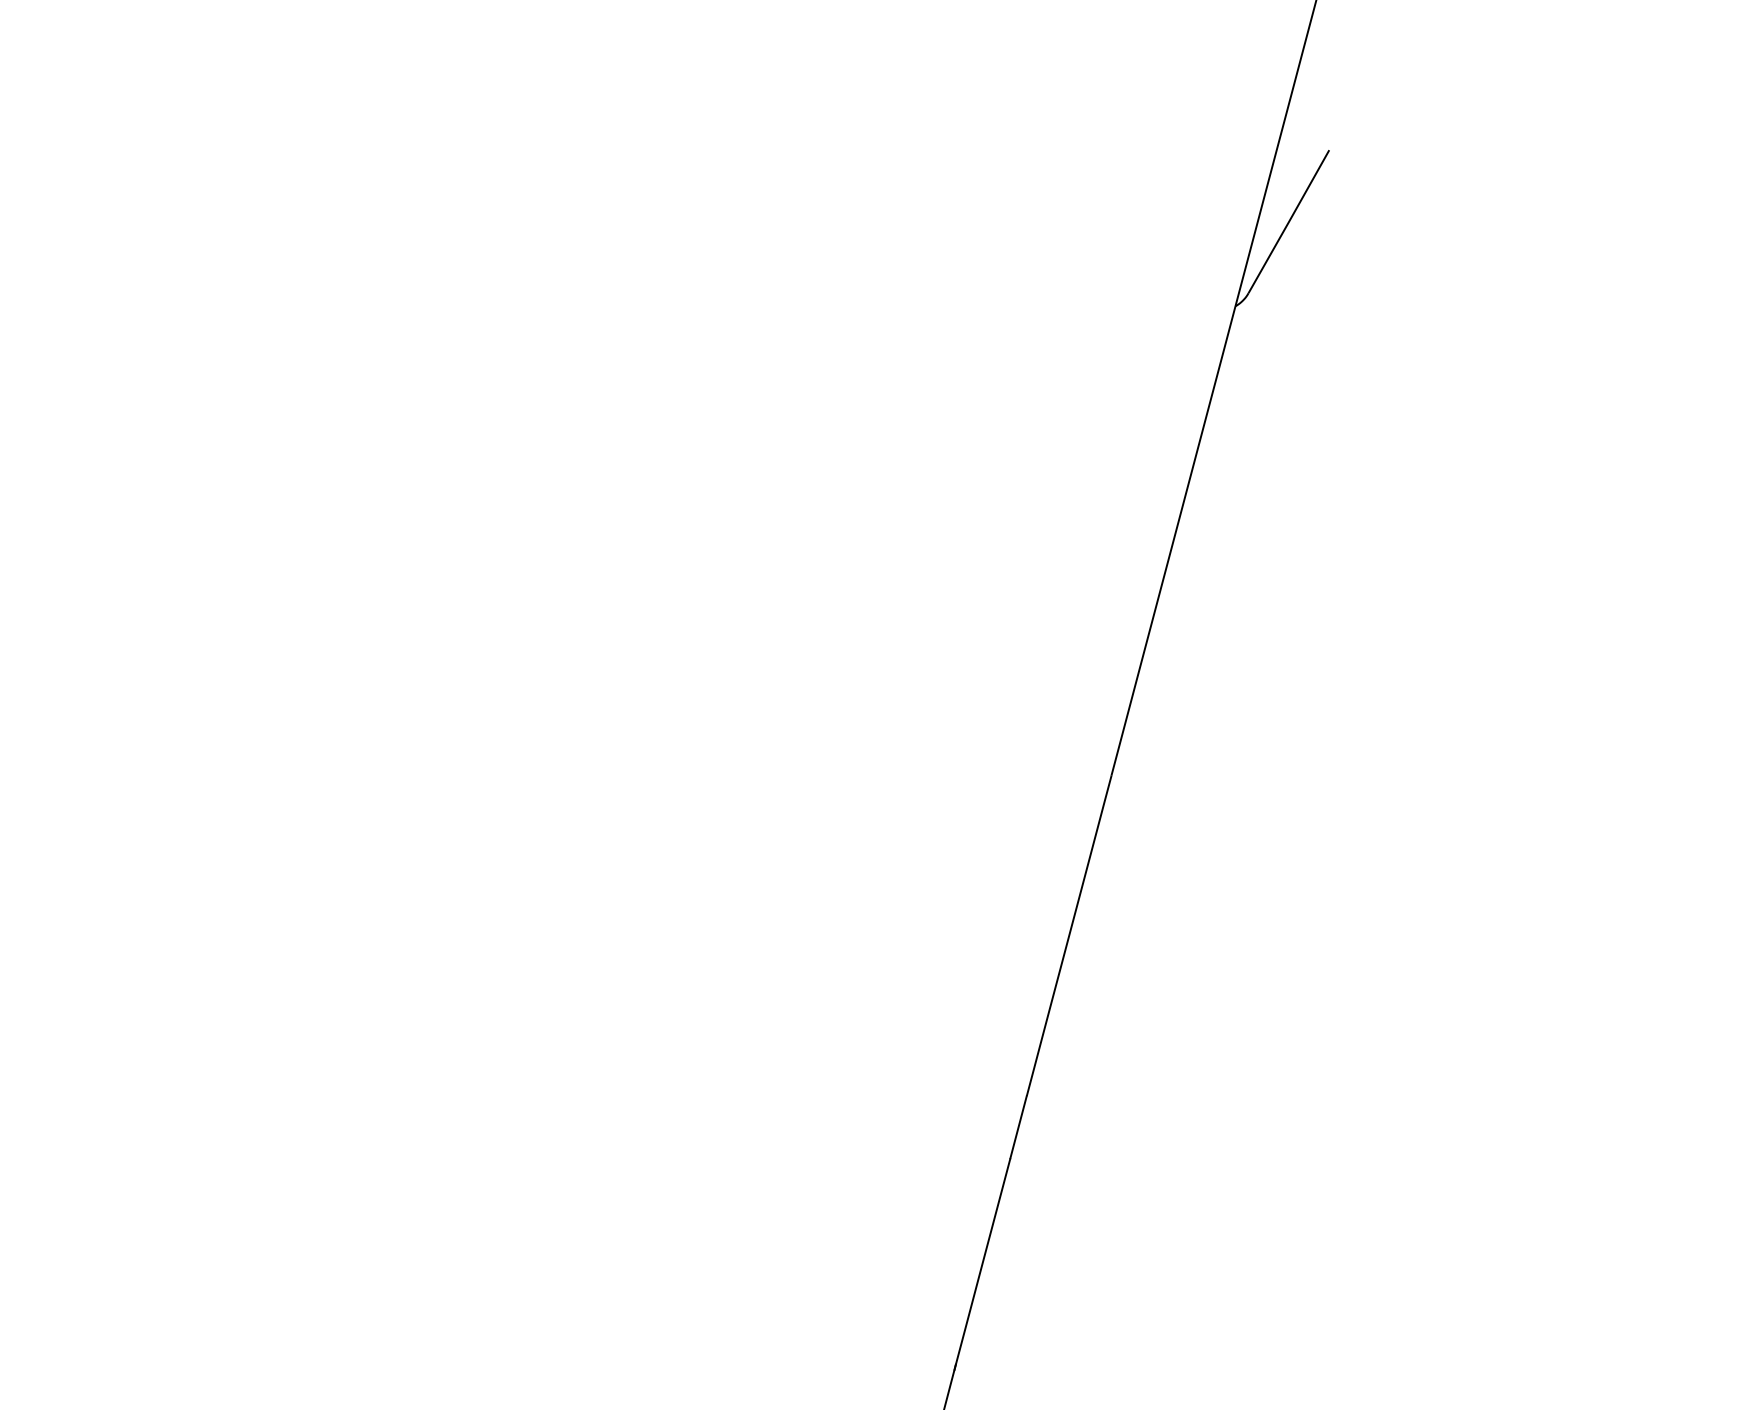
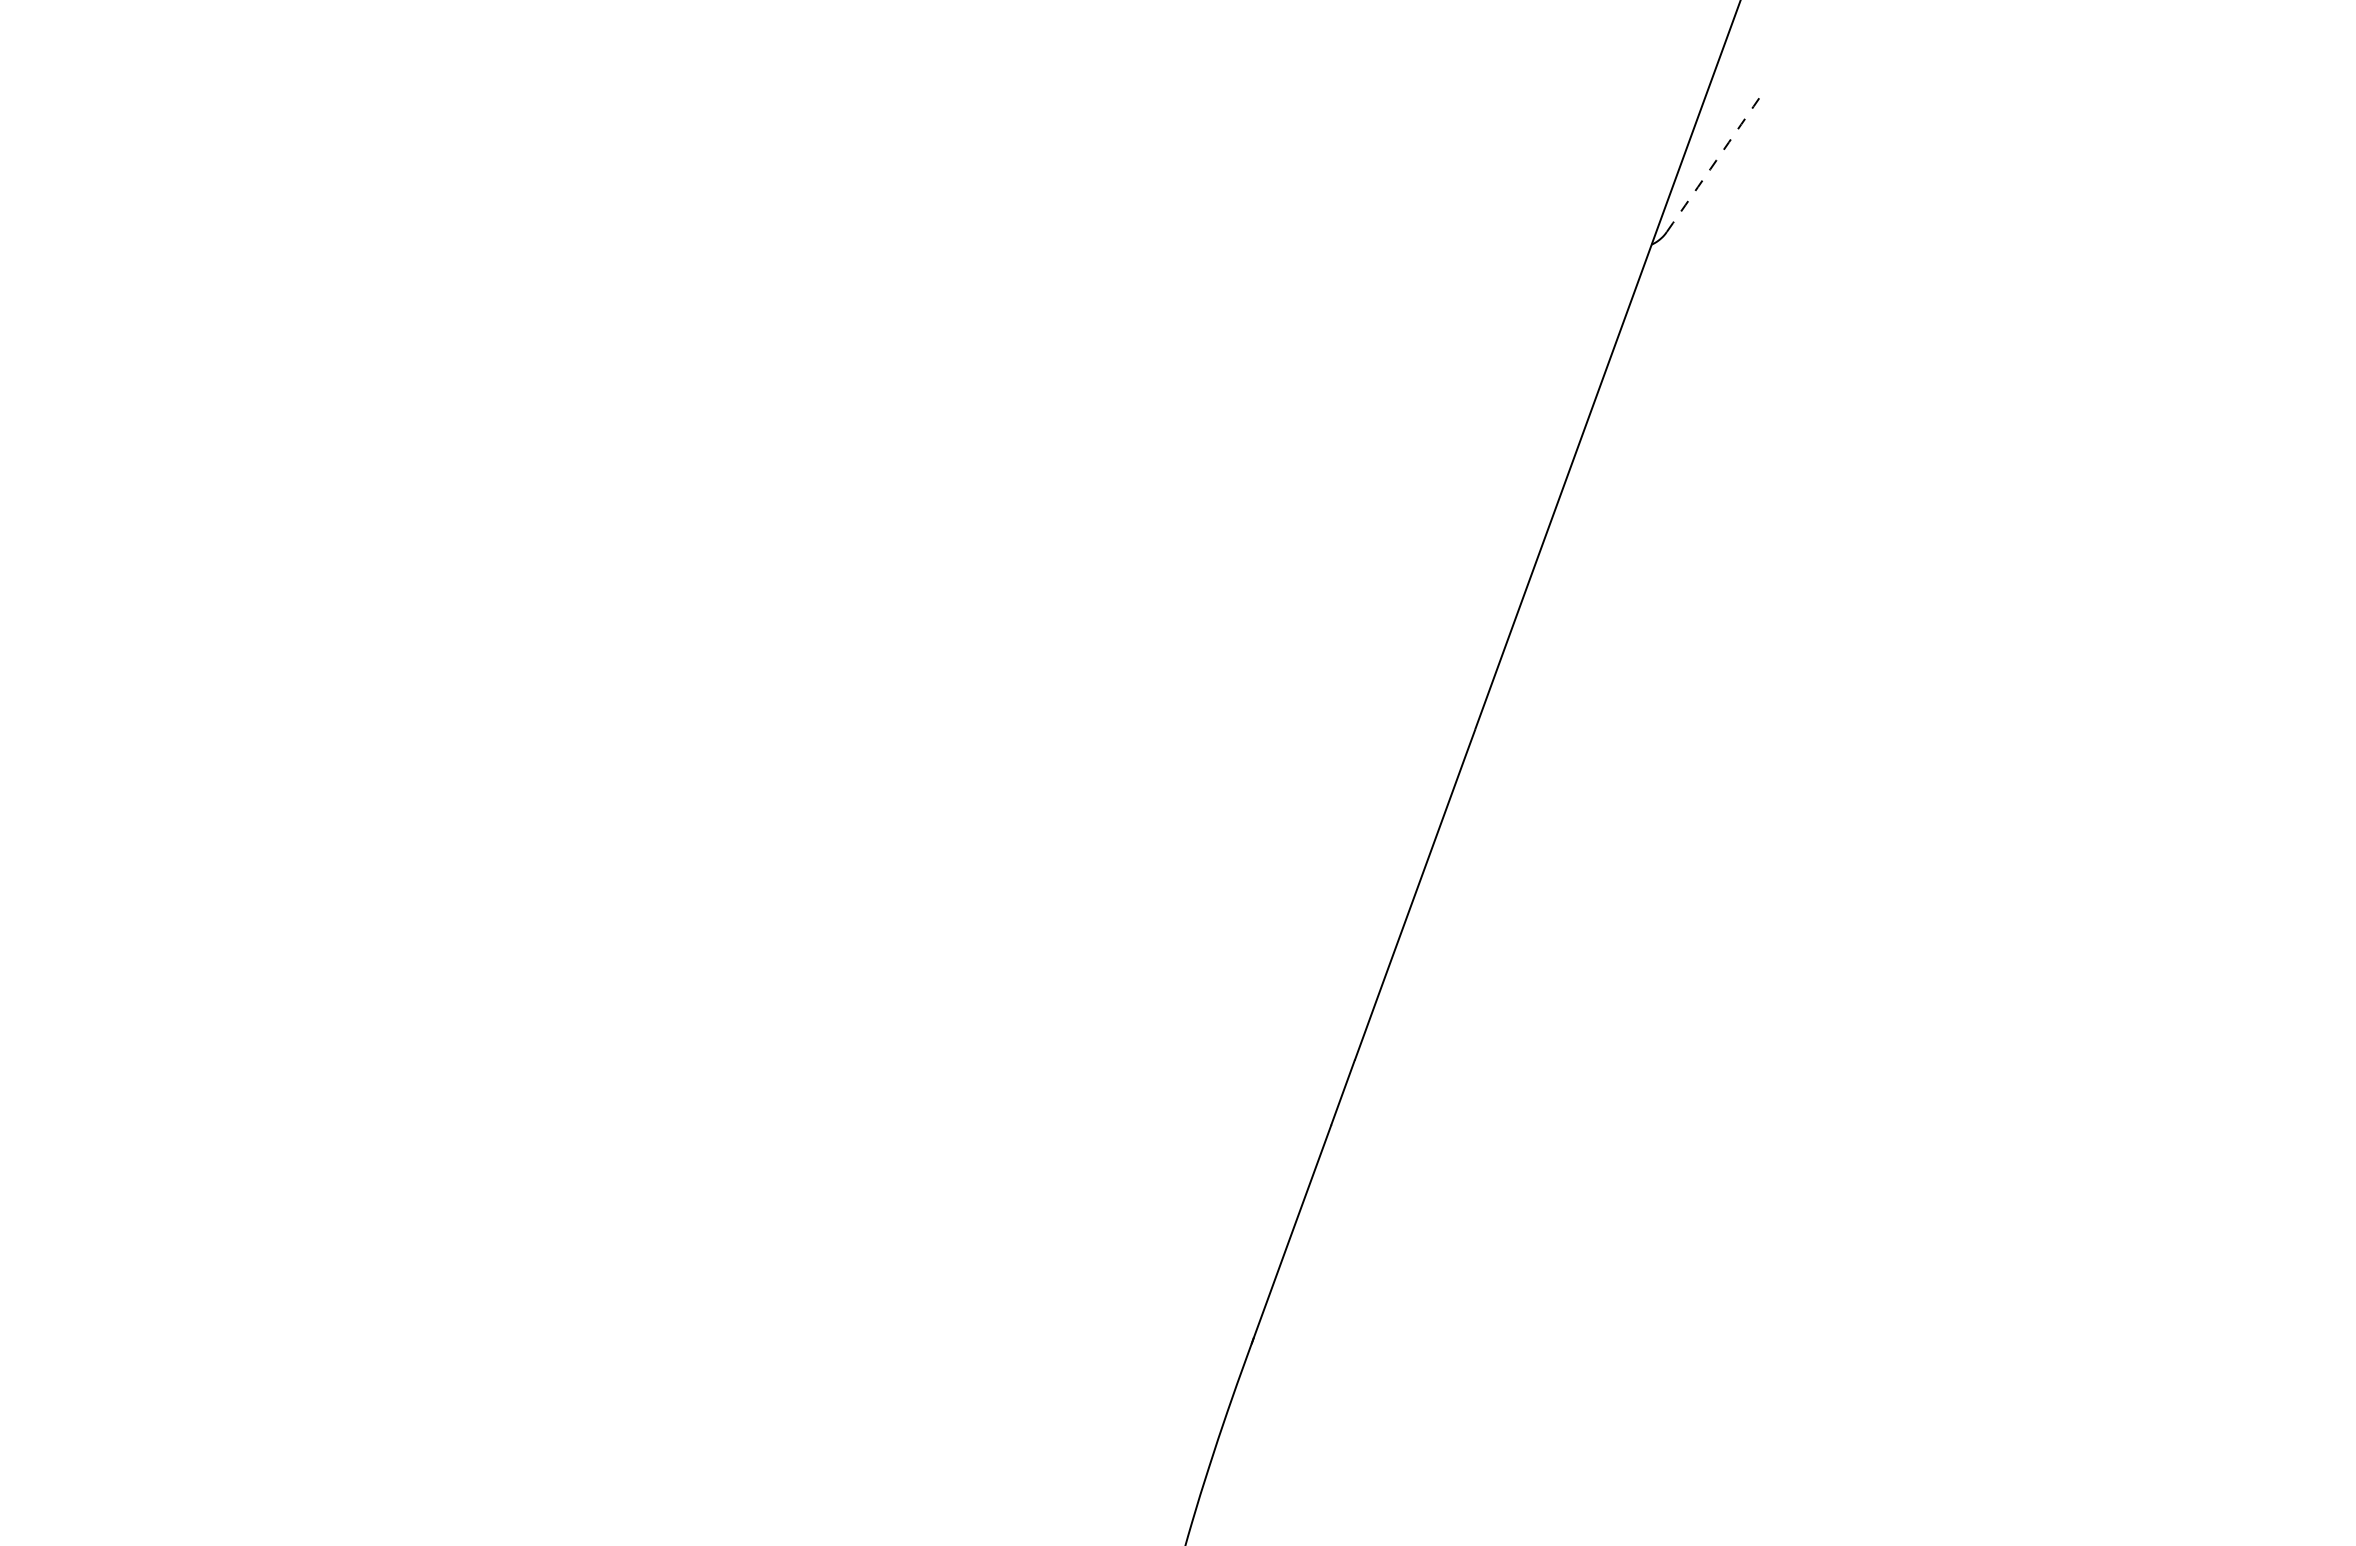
arc: (1289, 221) -> (1716, 160), solid -> dashed

